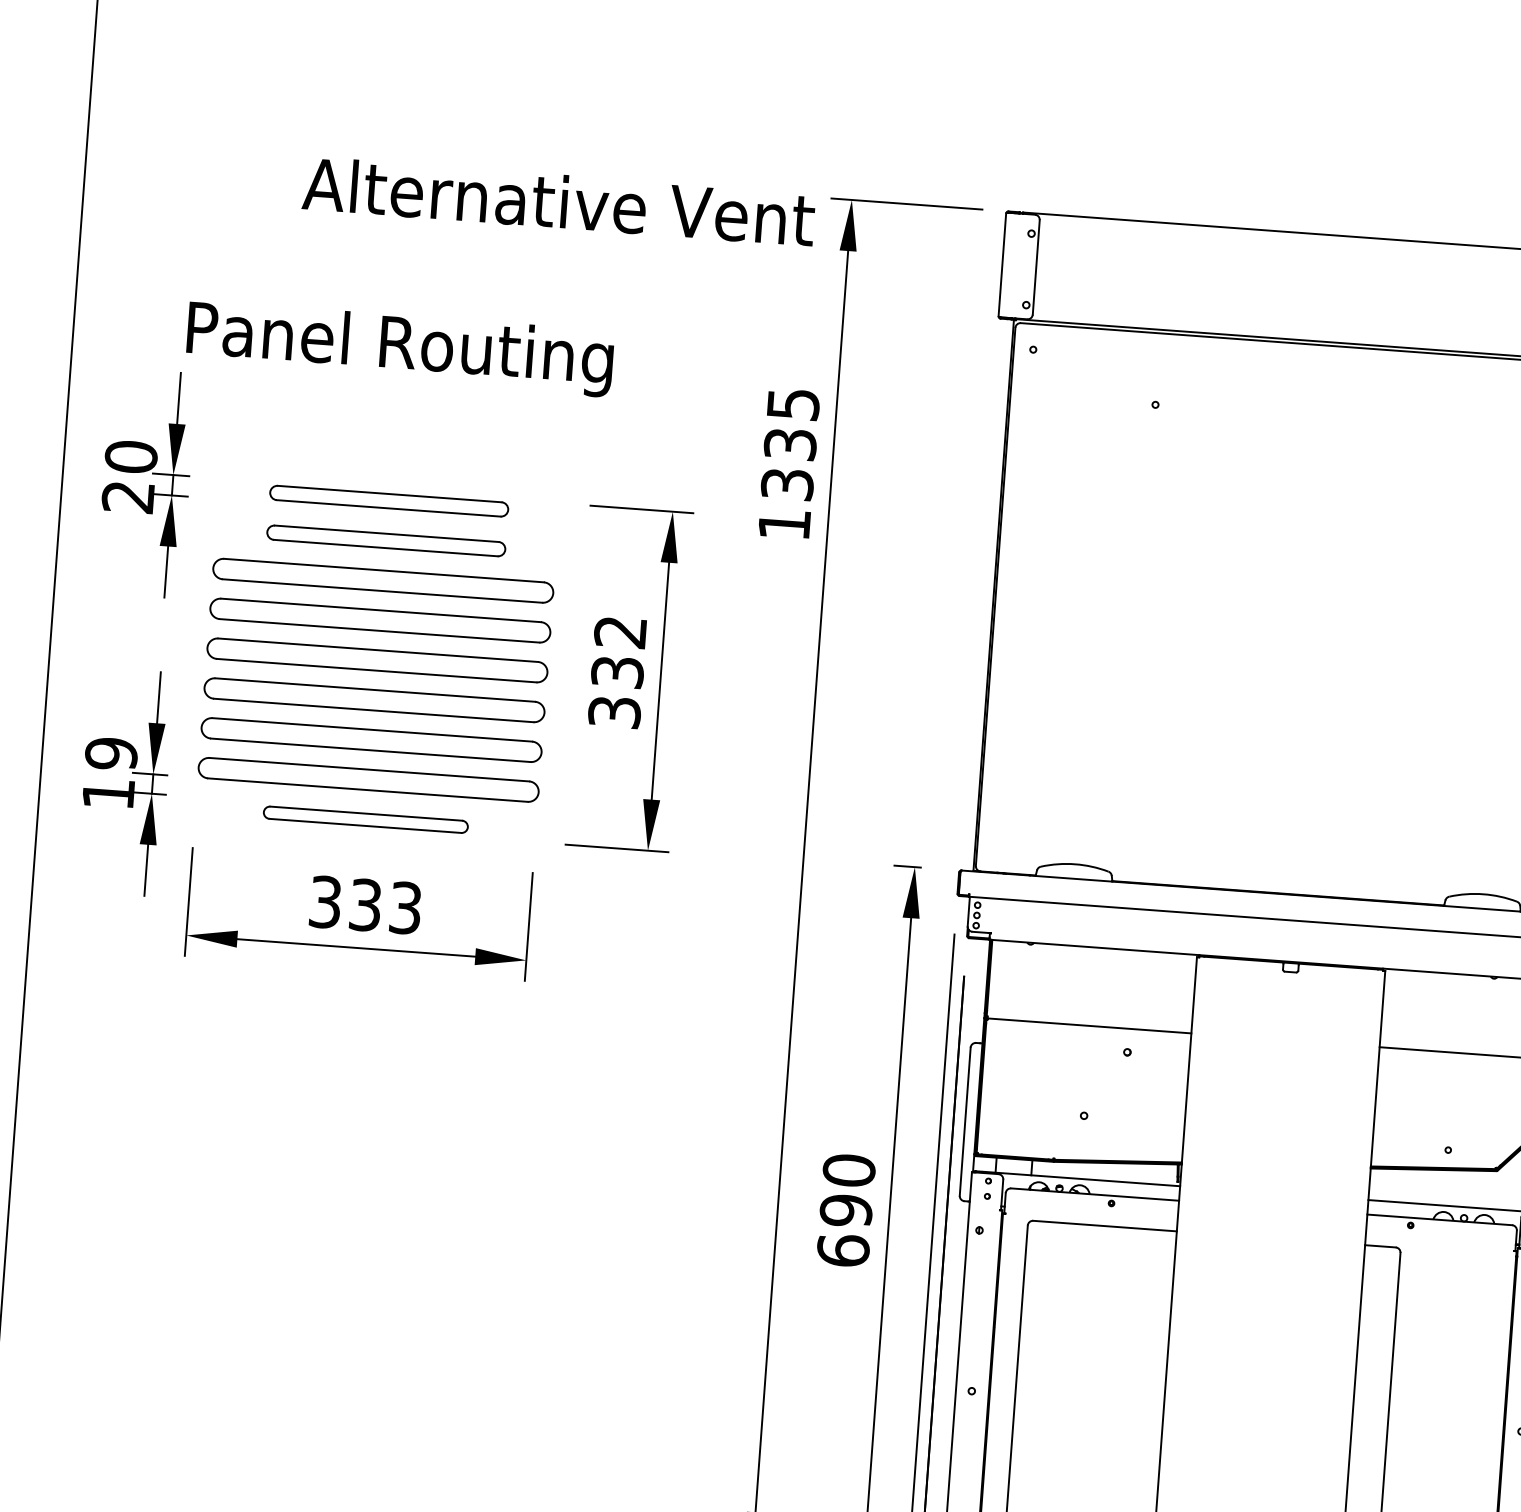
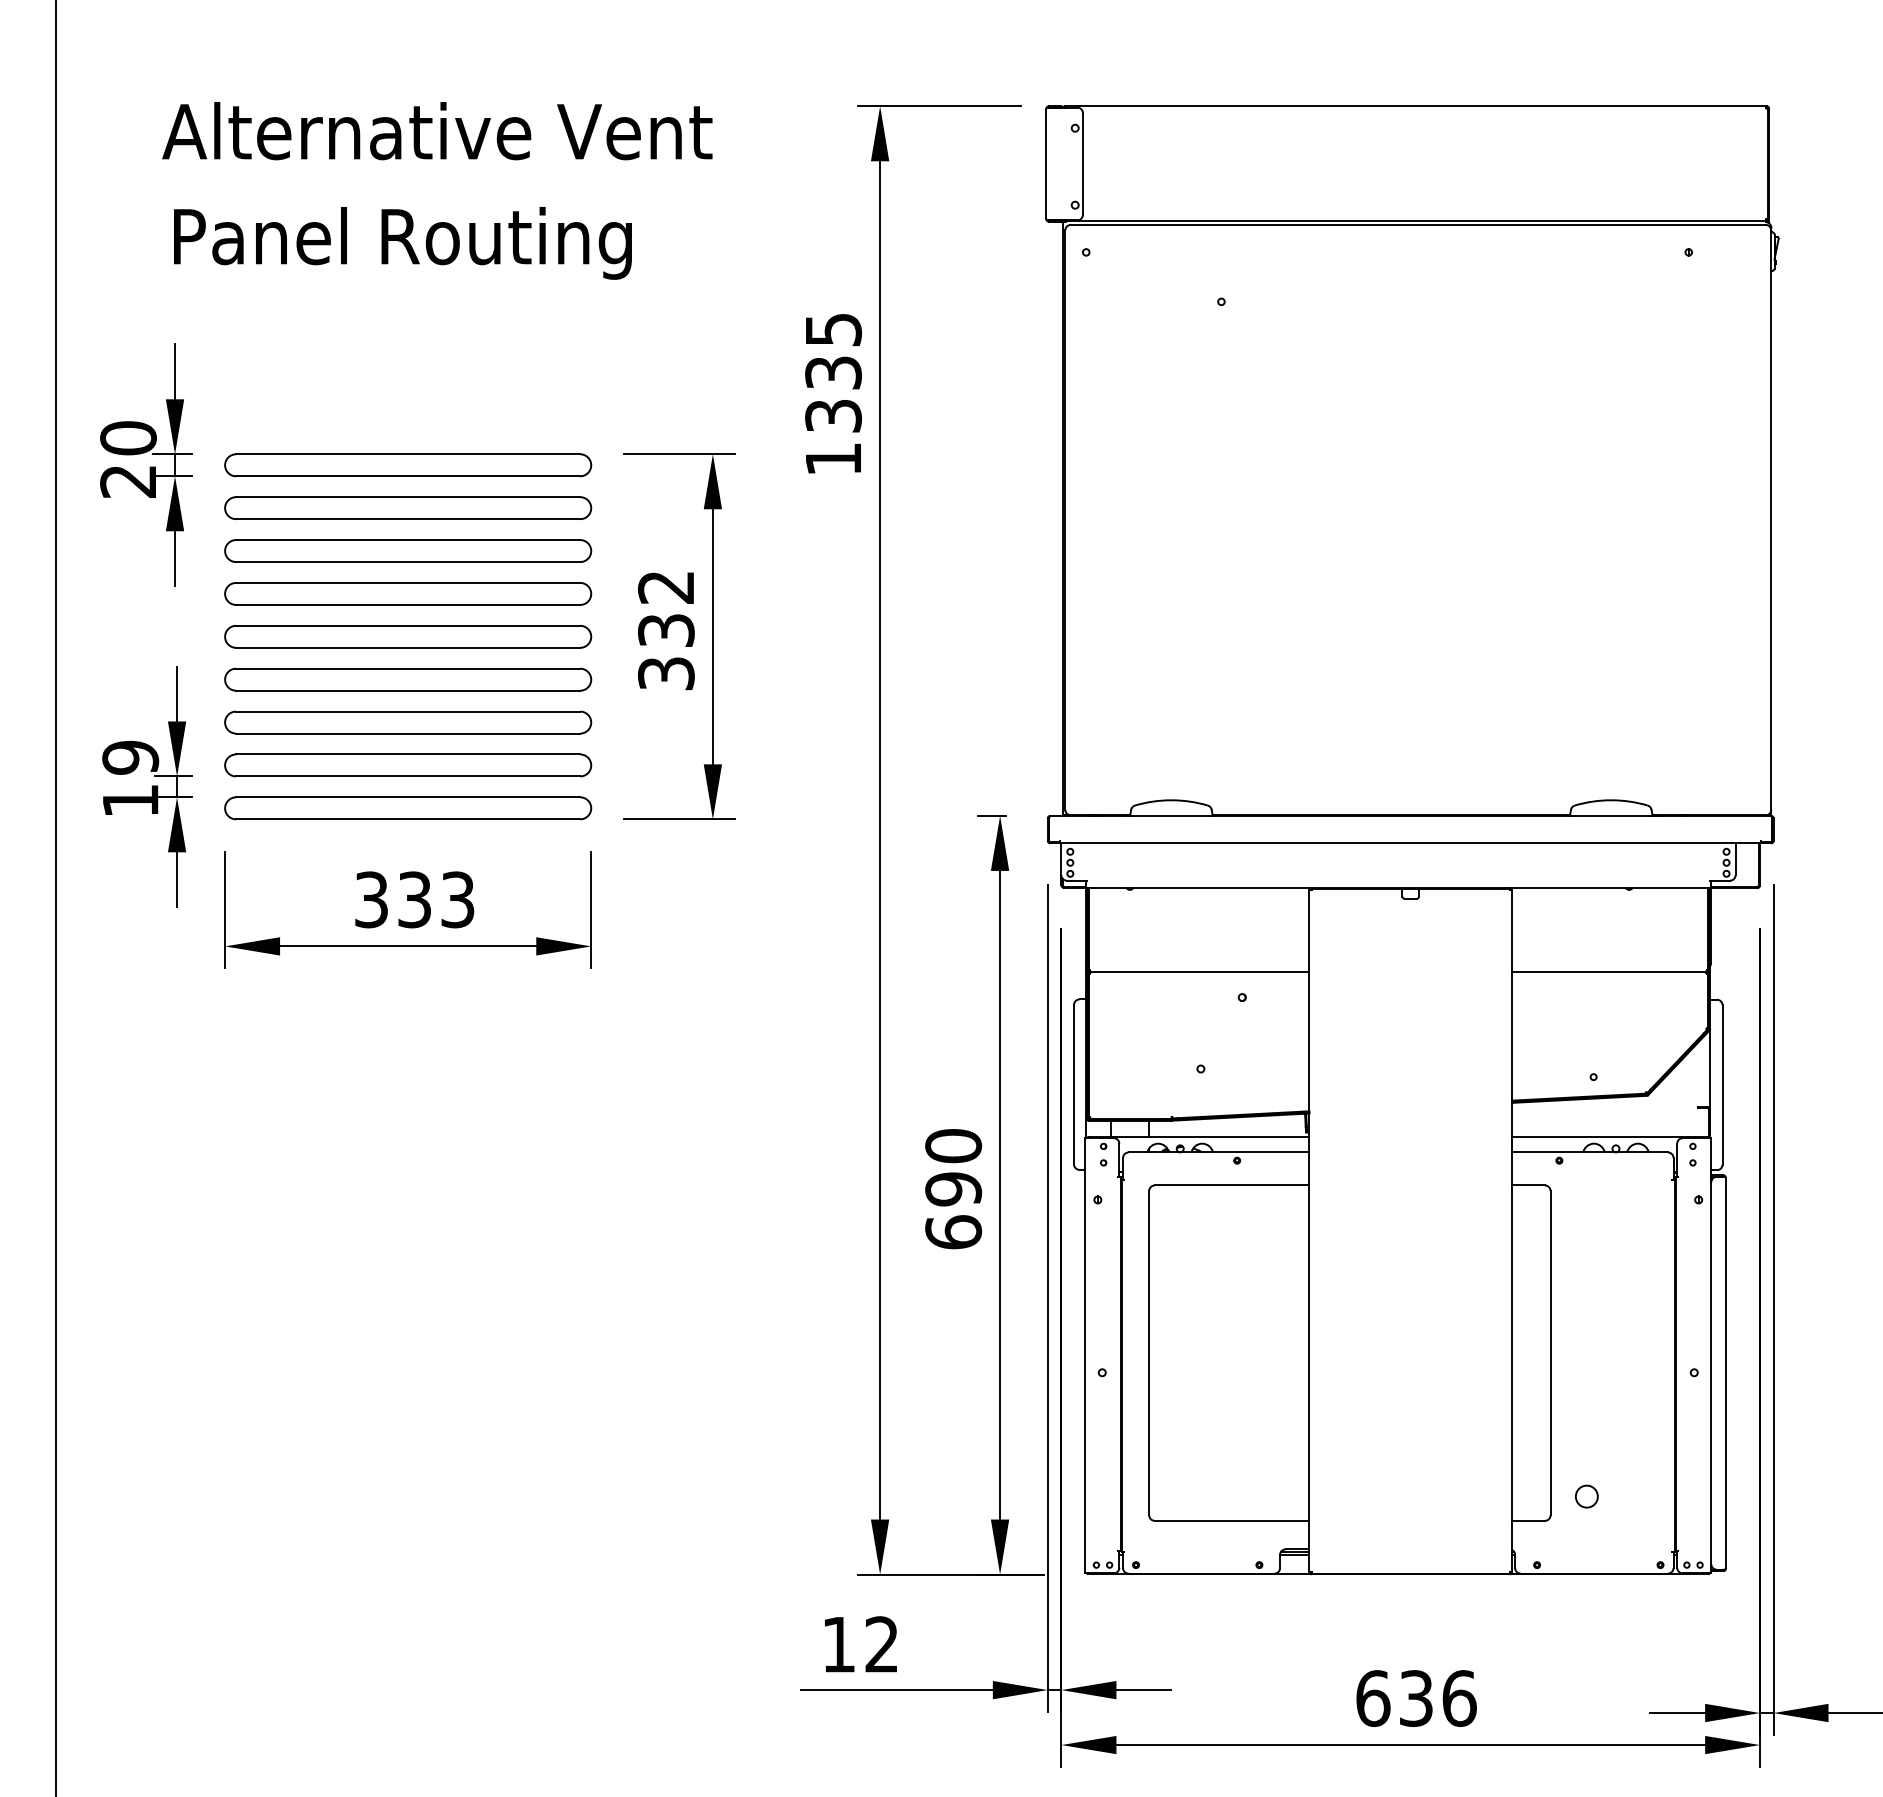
text: (558, 202) -> (437, 131), moved
text: (399, 349) -> (402, 243), moved
part: (389, 501) -> (408, 465), size x1.43
part: (386, 540) -> (408, 507), size x1.43
part: (366, 819) -> (408, 808), size x1.67

